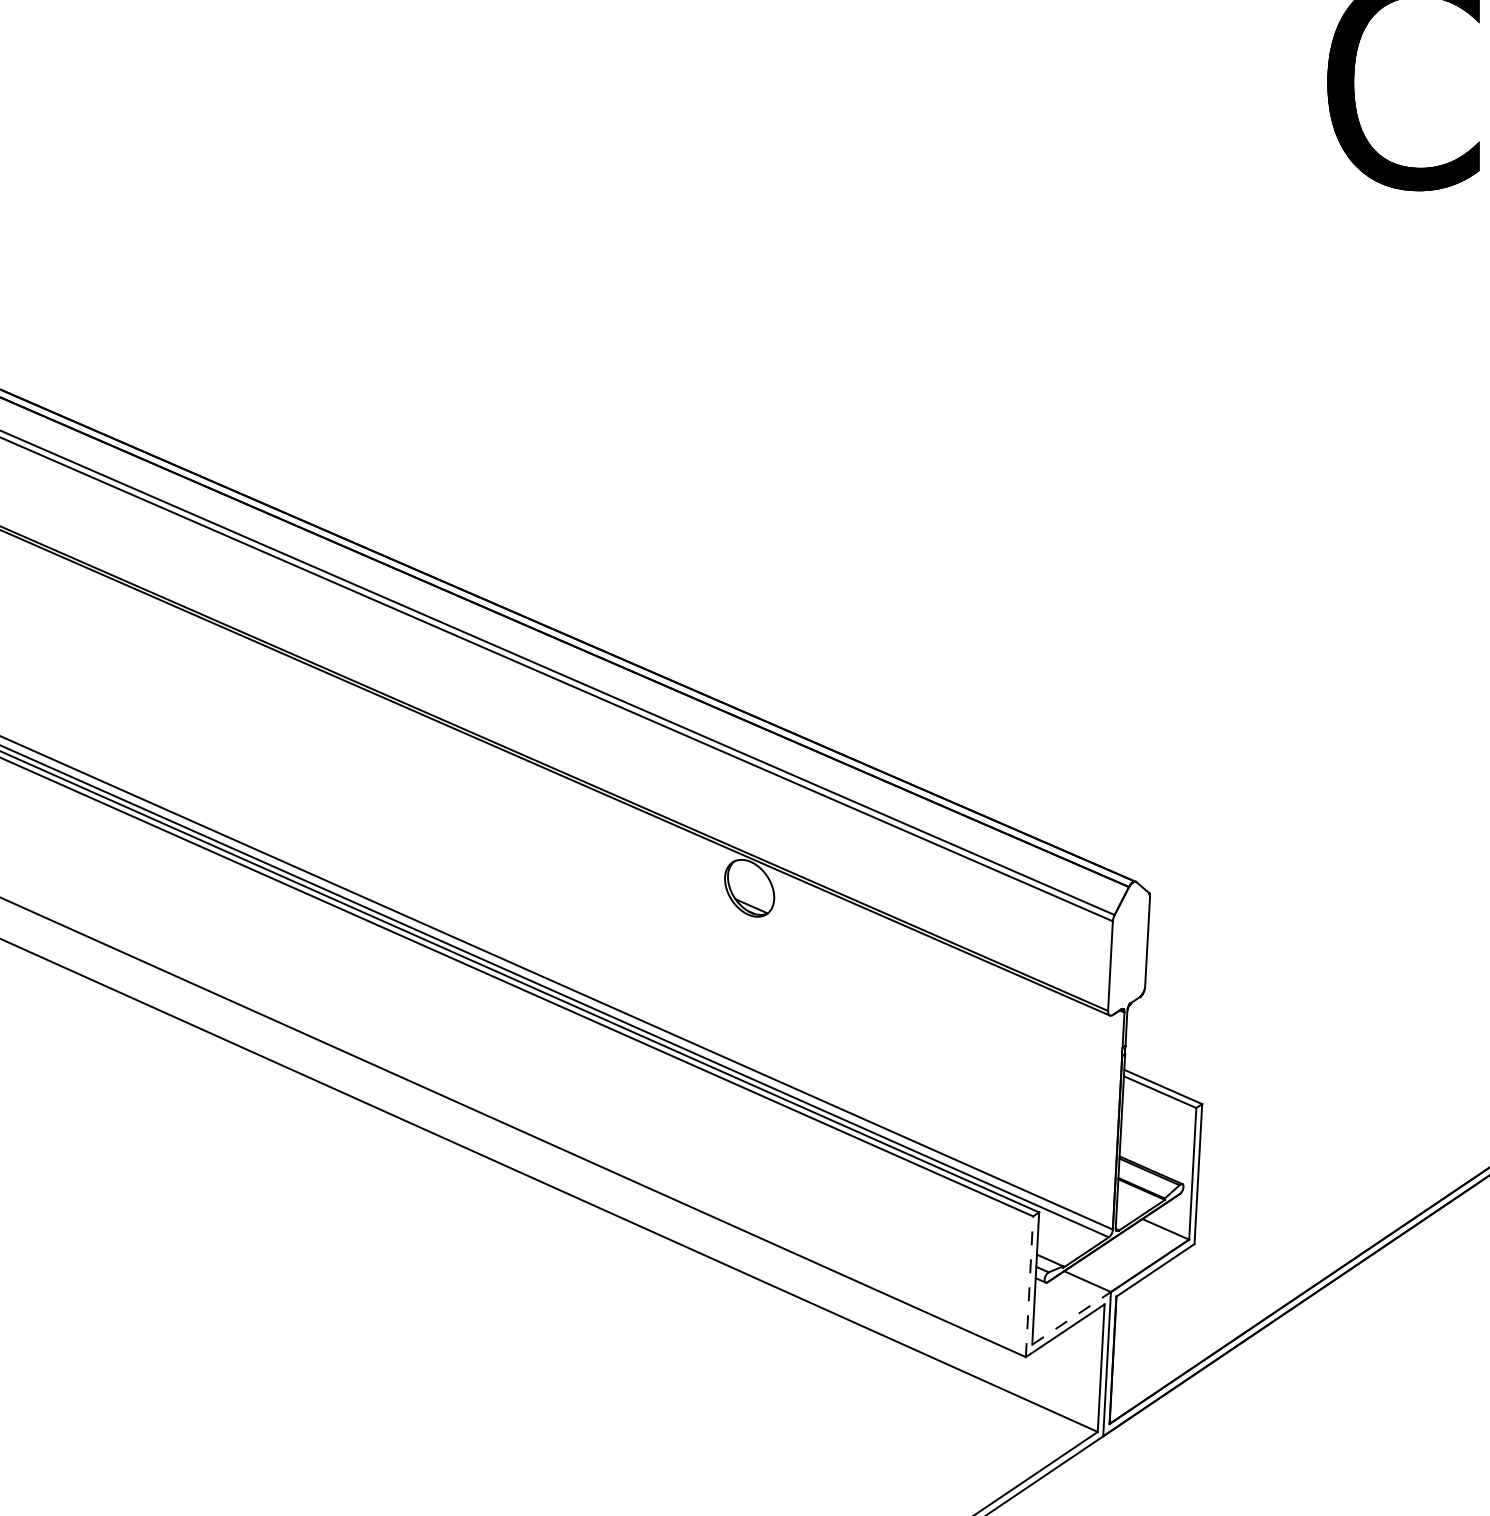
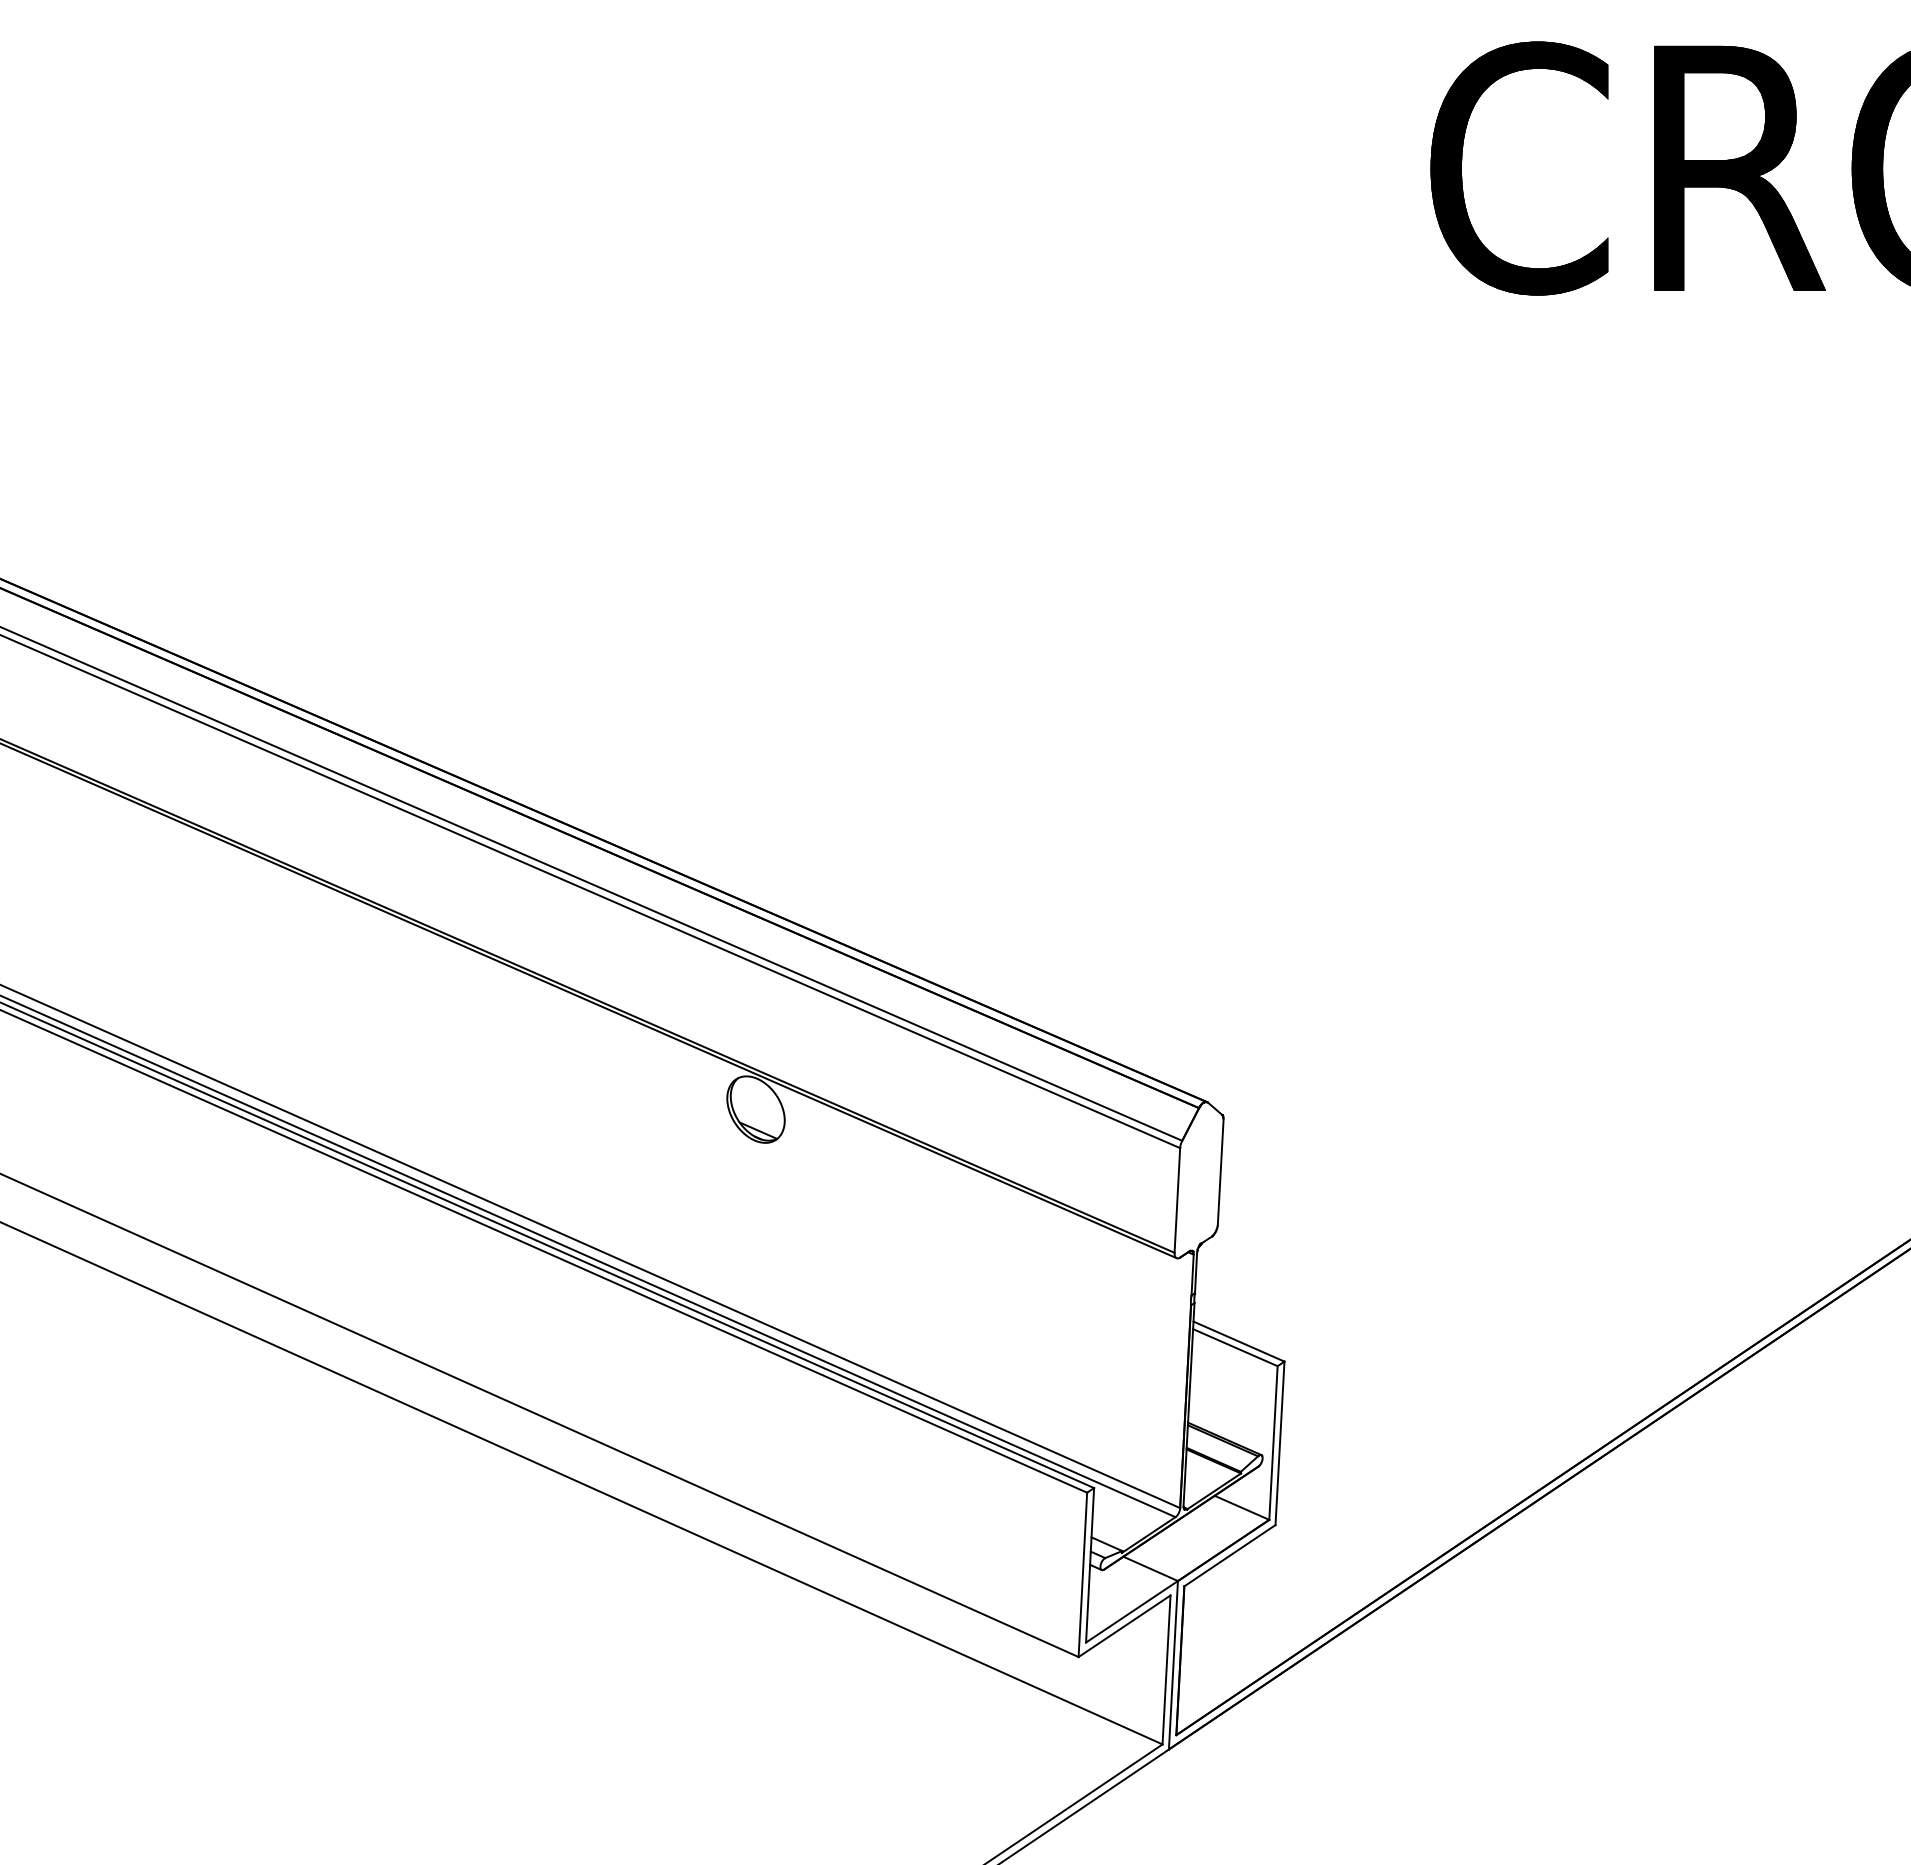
line: (1029, 1286) -> (1082, 1574), dashed -> solid
line: (1072, 1318) -> (1132, 1611), dashed -> solid

